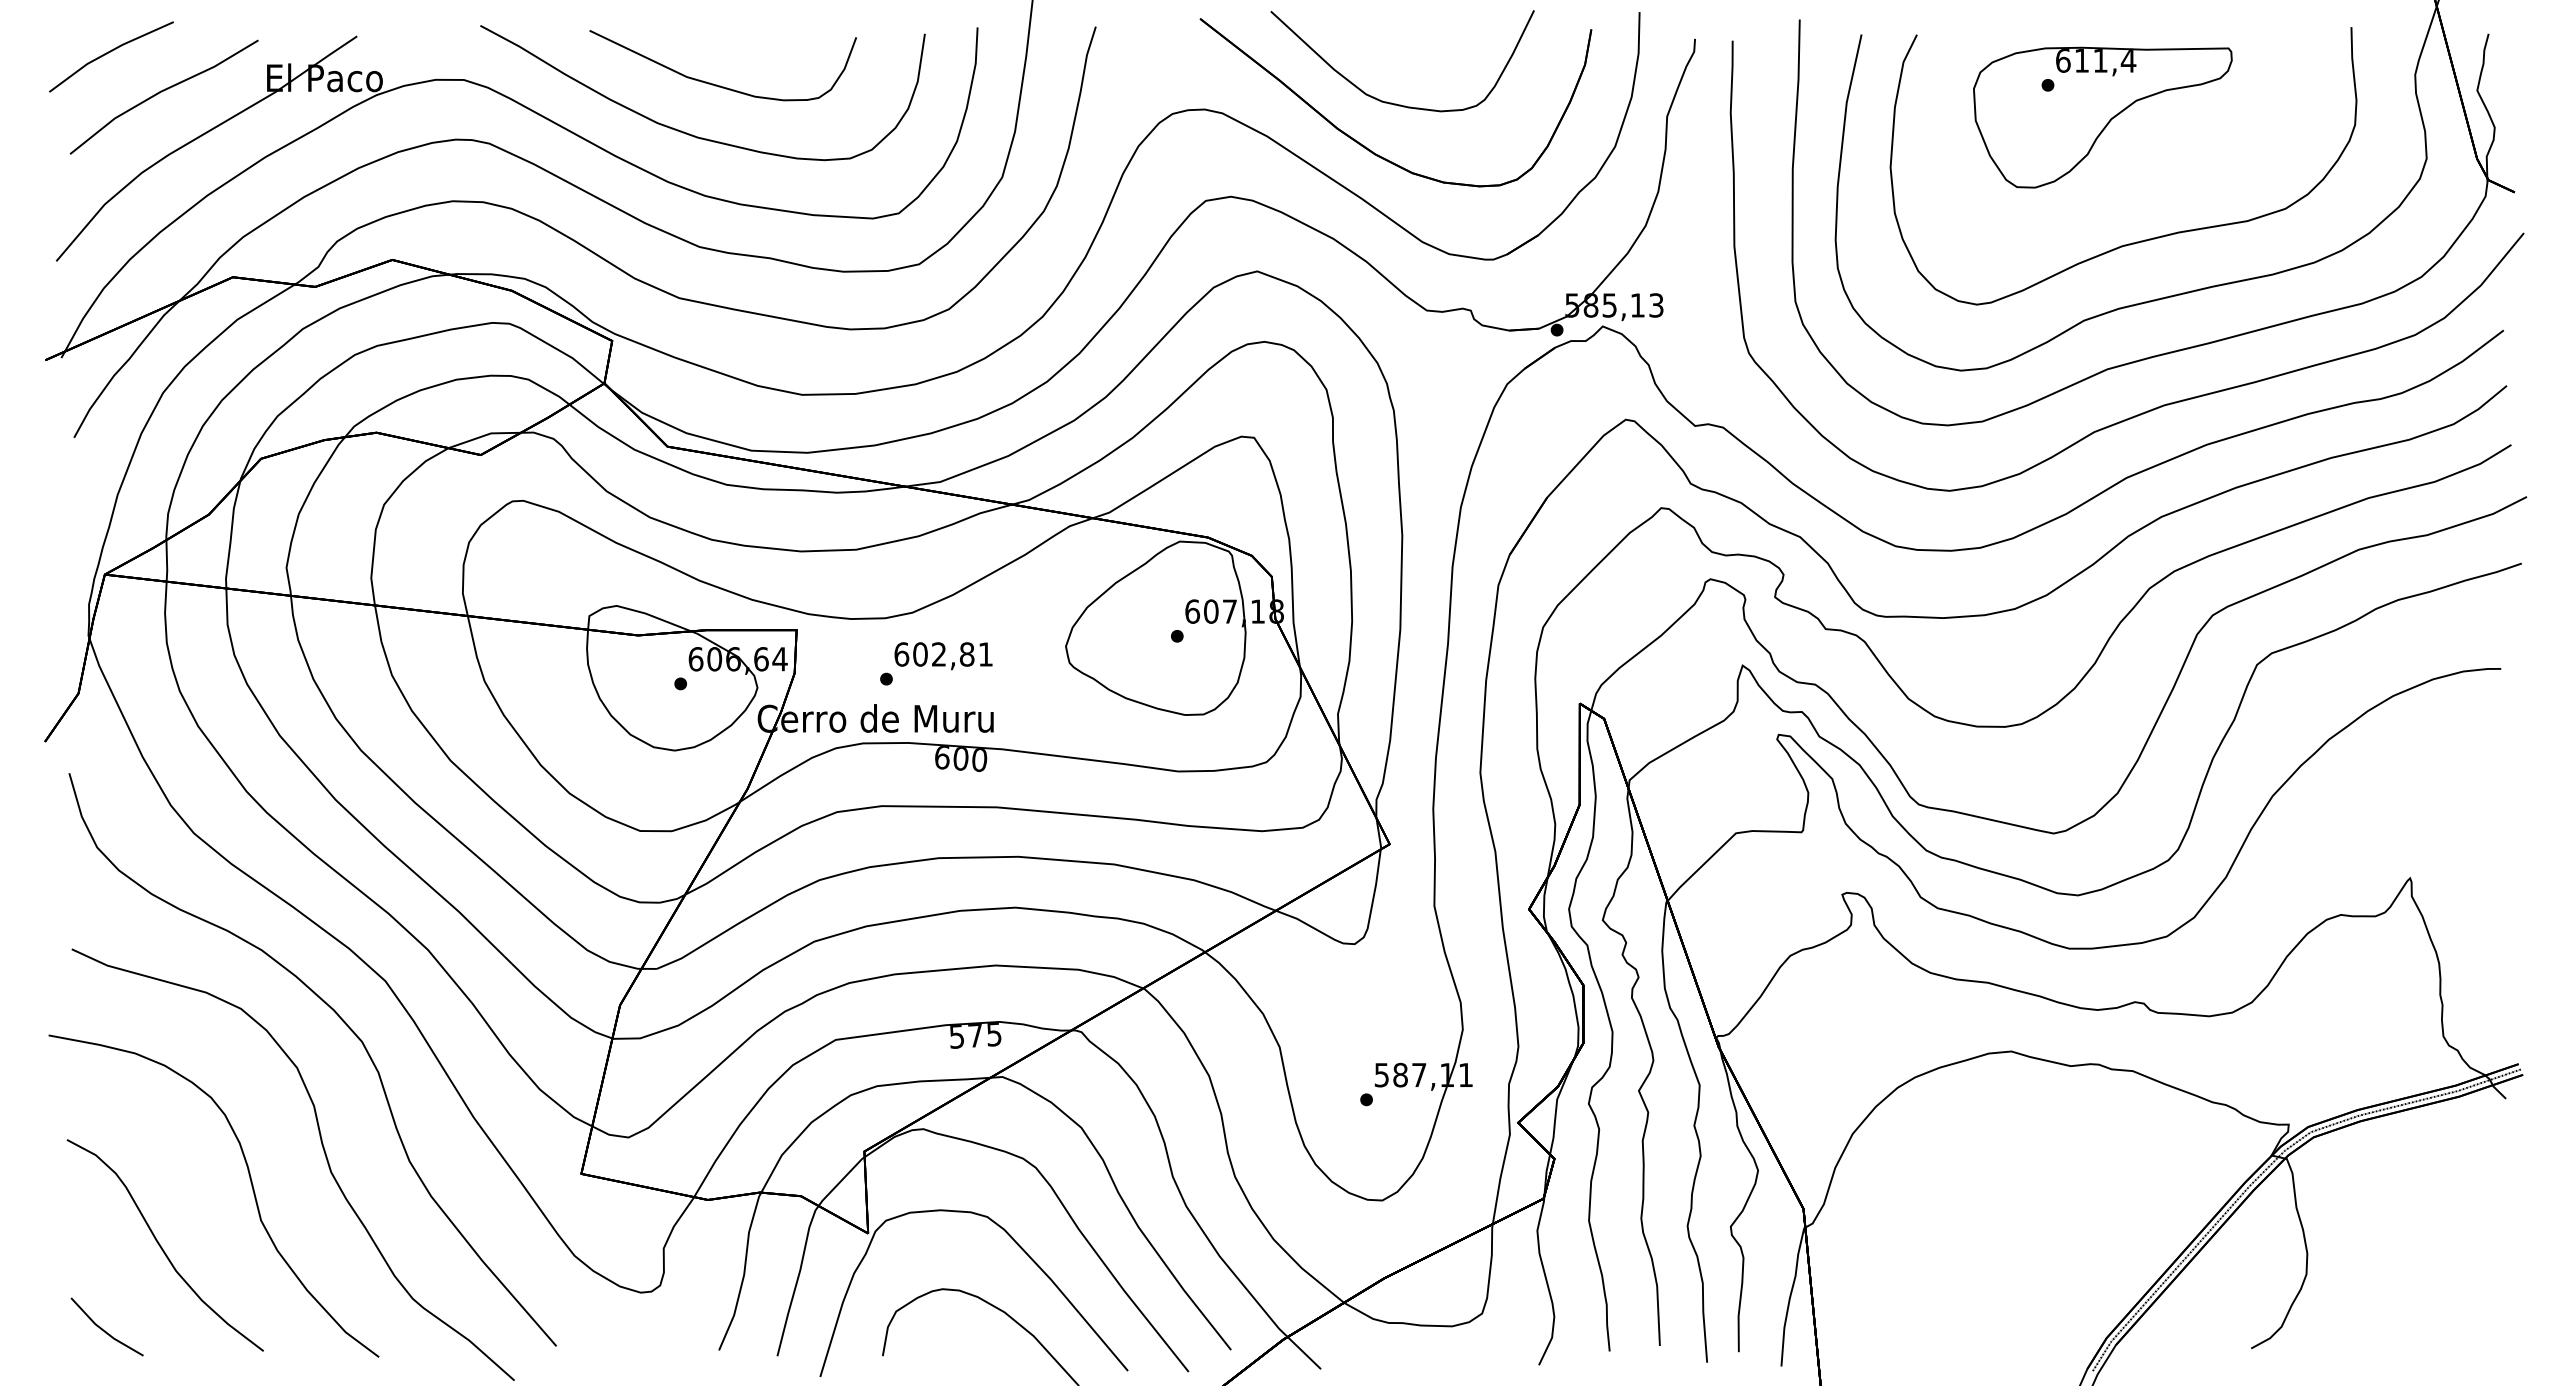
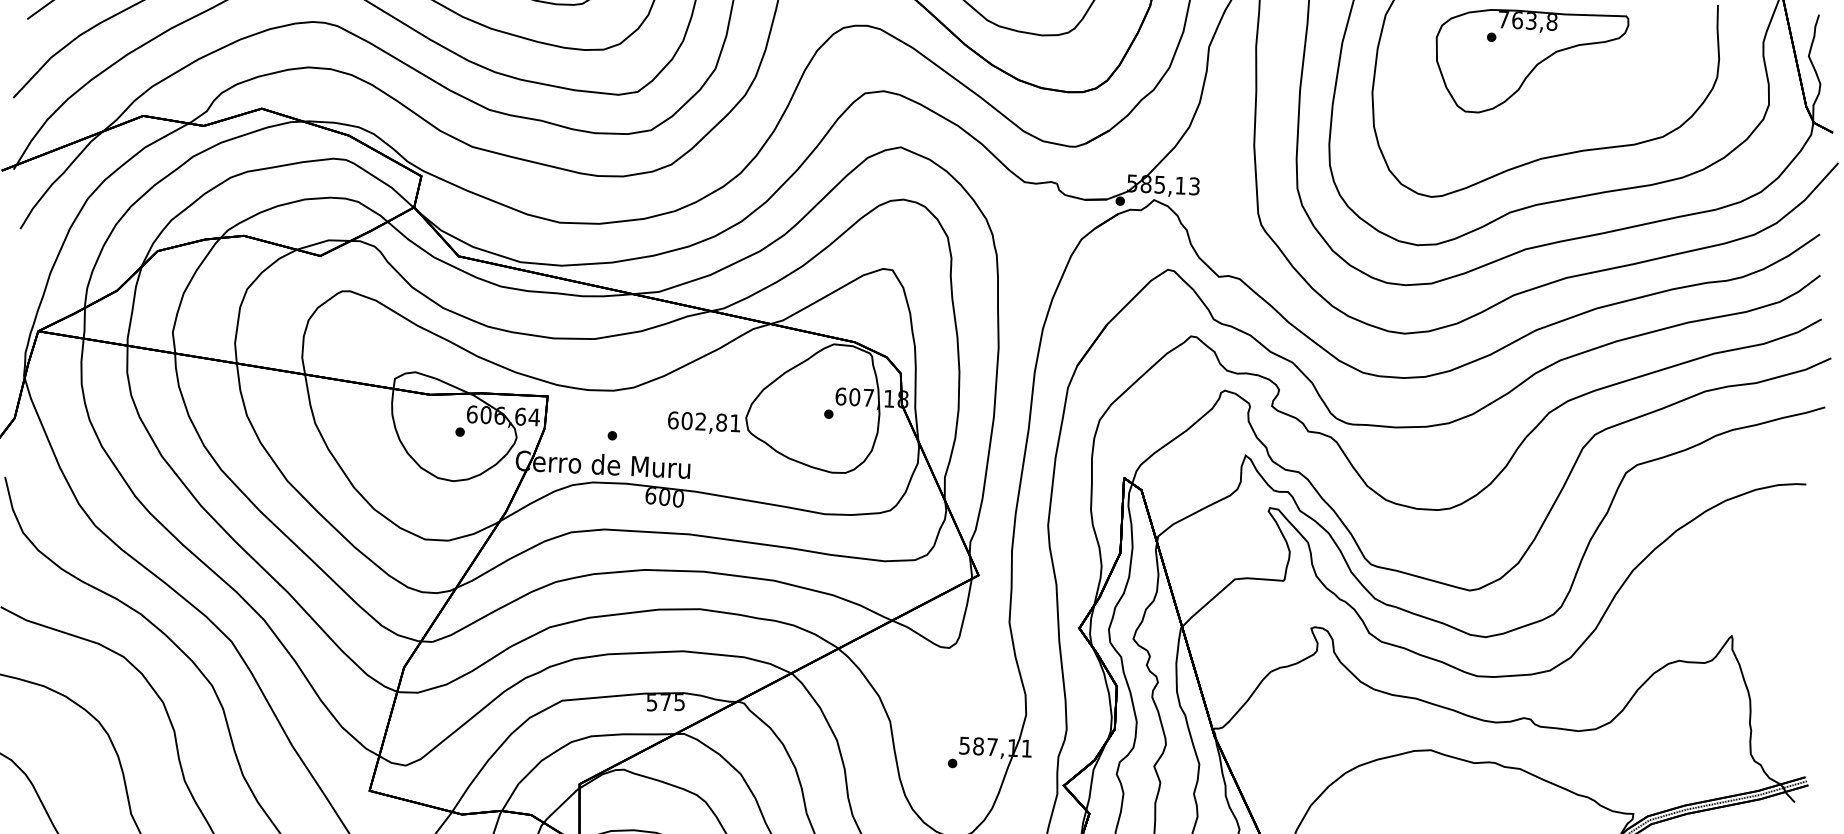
text: (2096, 60) -> (1528, 20), 611,4 -> 763,8
text: (943, 656) -> (704, 423), moved

